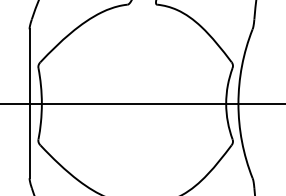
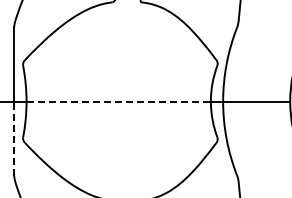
line: (134, 103) -> (119, 101), solid -> dashed
line: (29, 140) -> (14, 138), solid -> dashed

